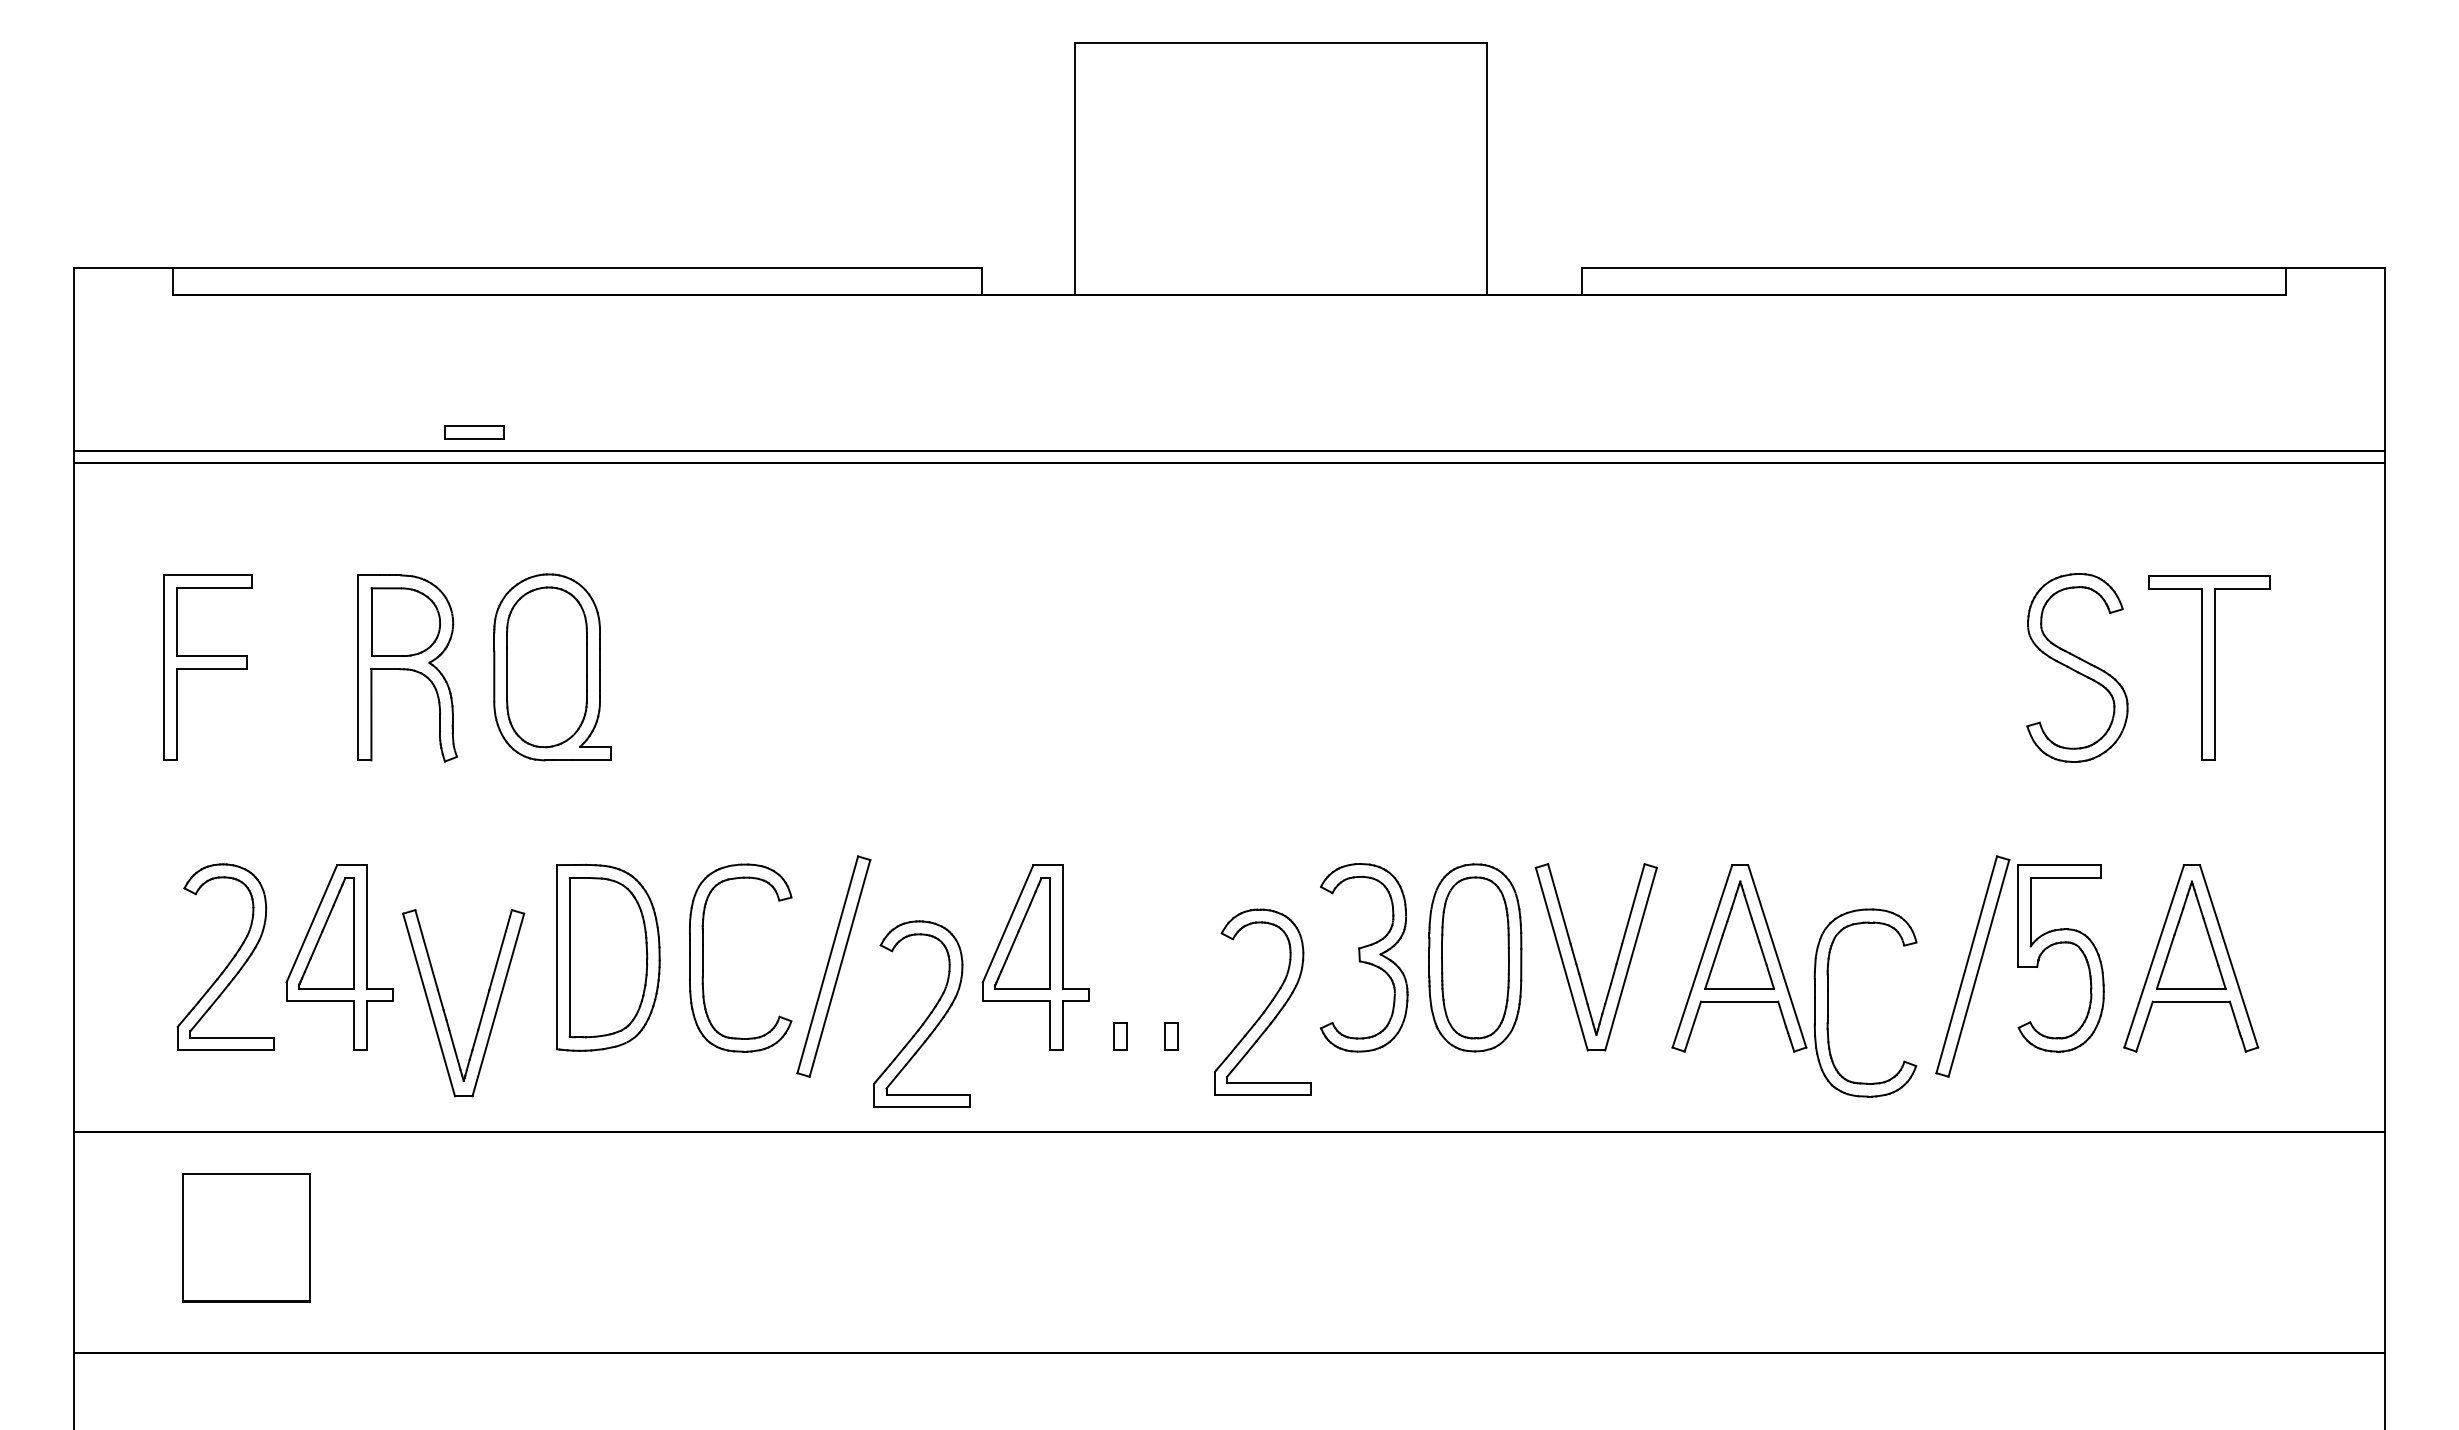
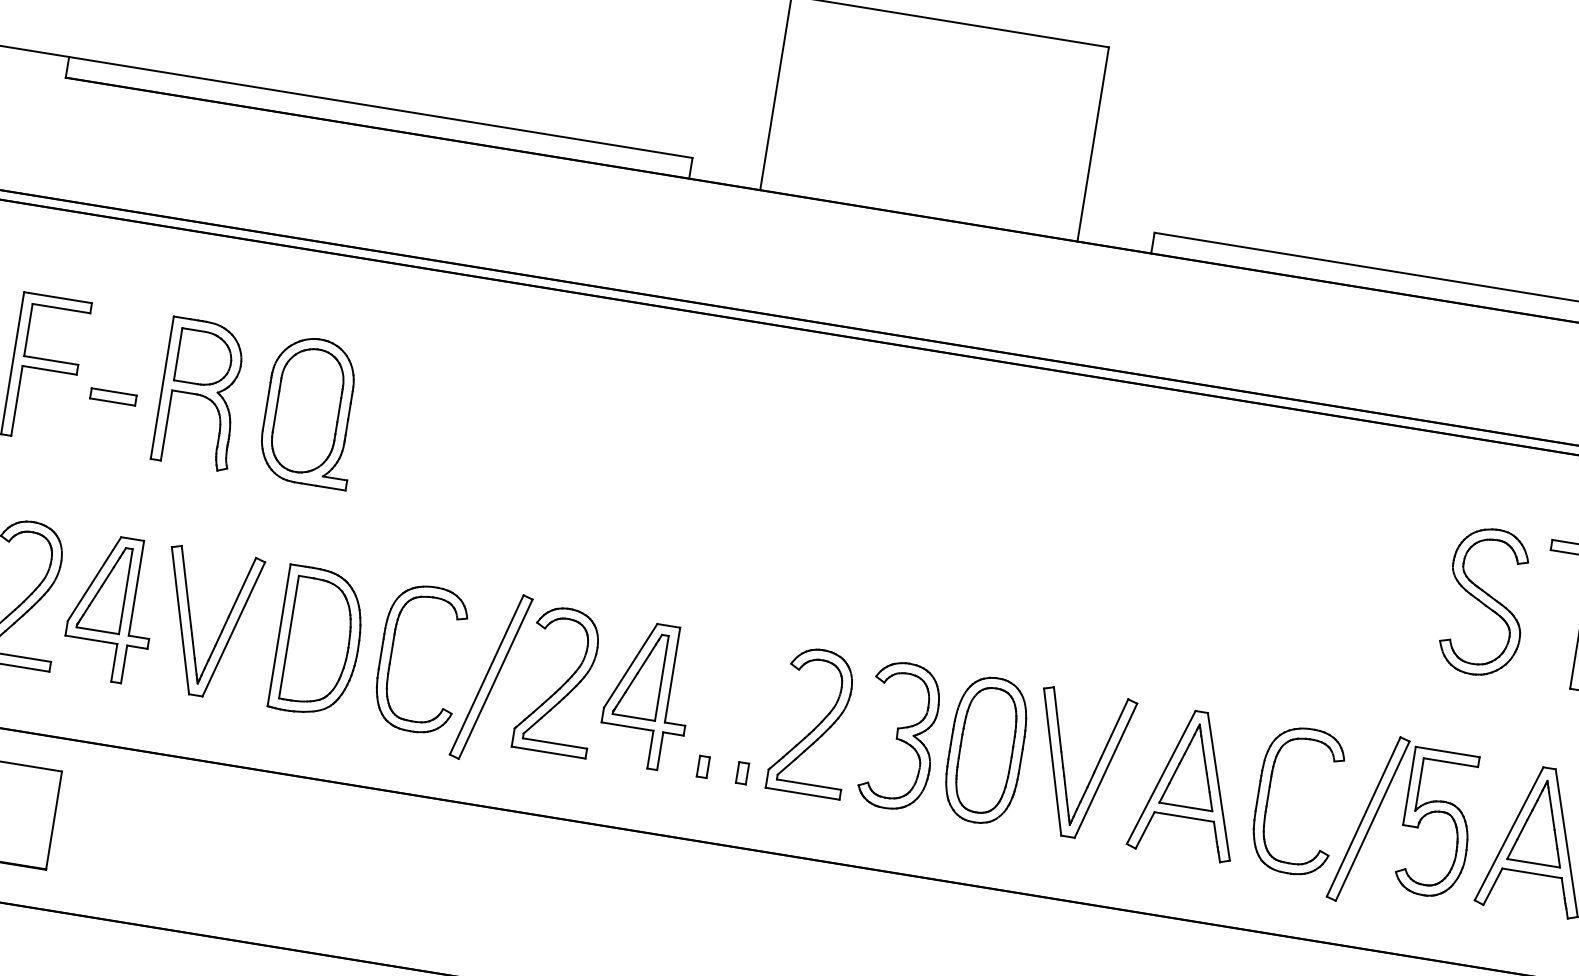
part: (474, 432) -> (113, 396), moved
part: (1828, 1002) -> (1268, 795), moved
part: (1267, 1005) -> (817, 725), moved
part: (444, 1008) -> (191, 625), moved
part: (926, 1017) -> (563, 683), moved

